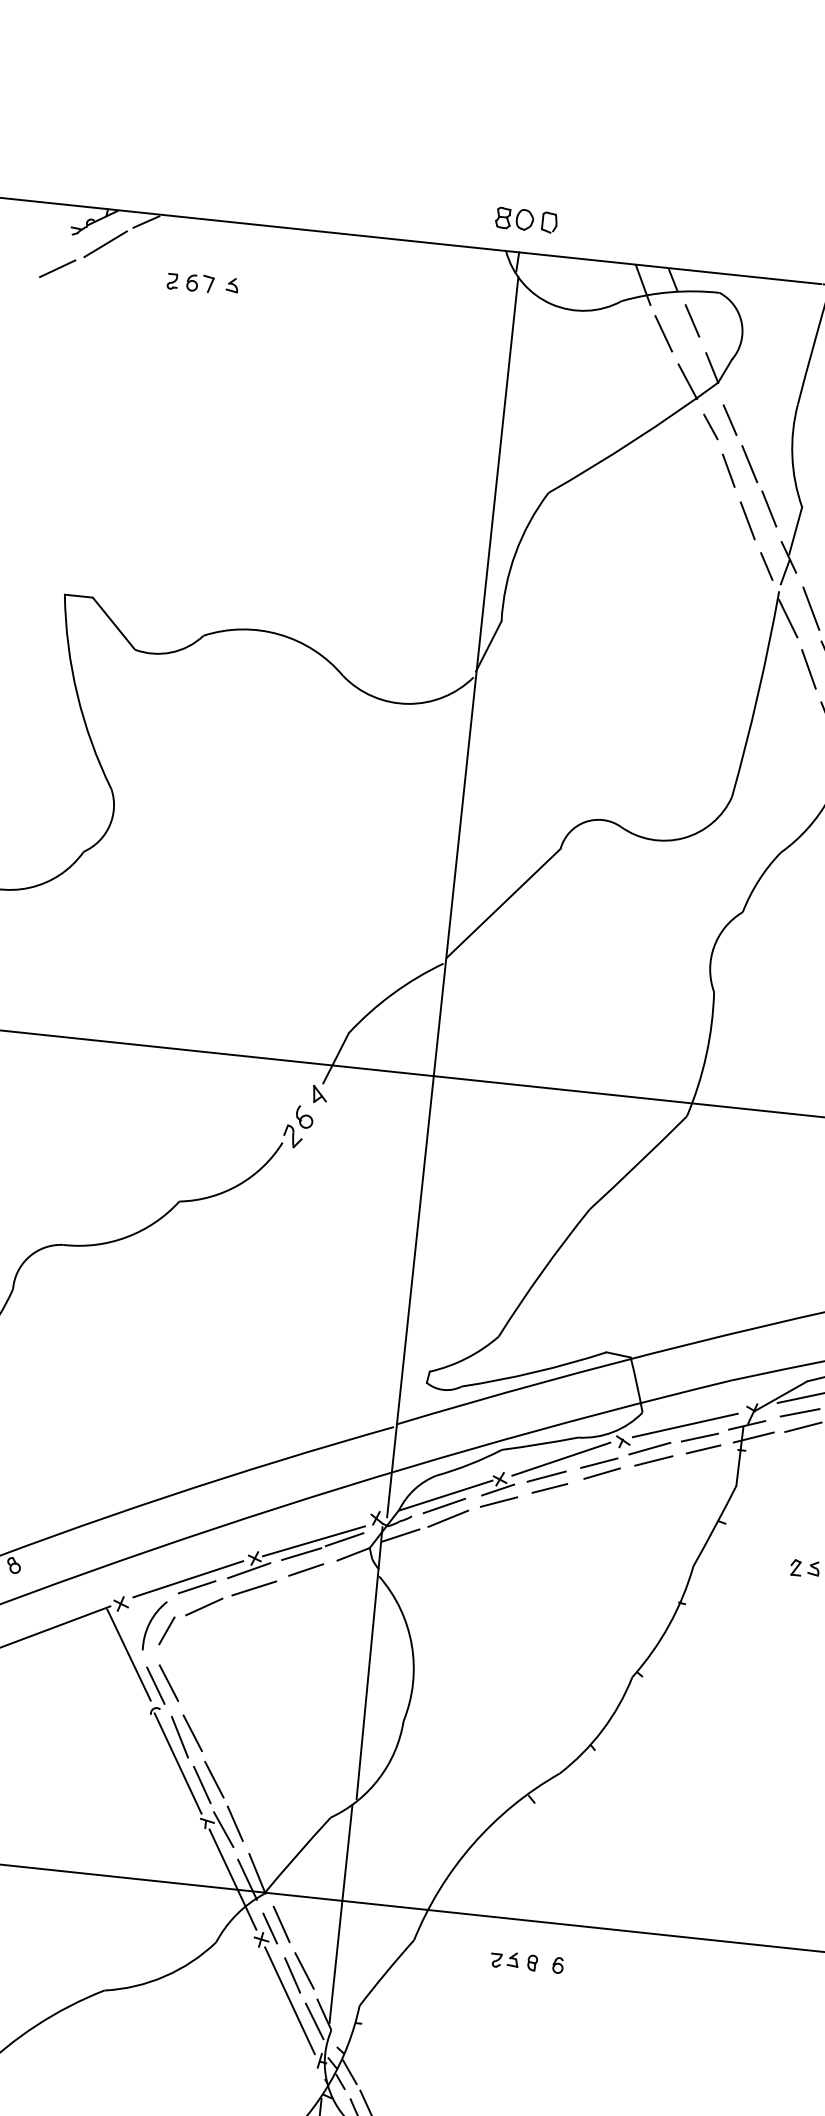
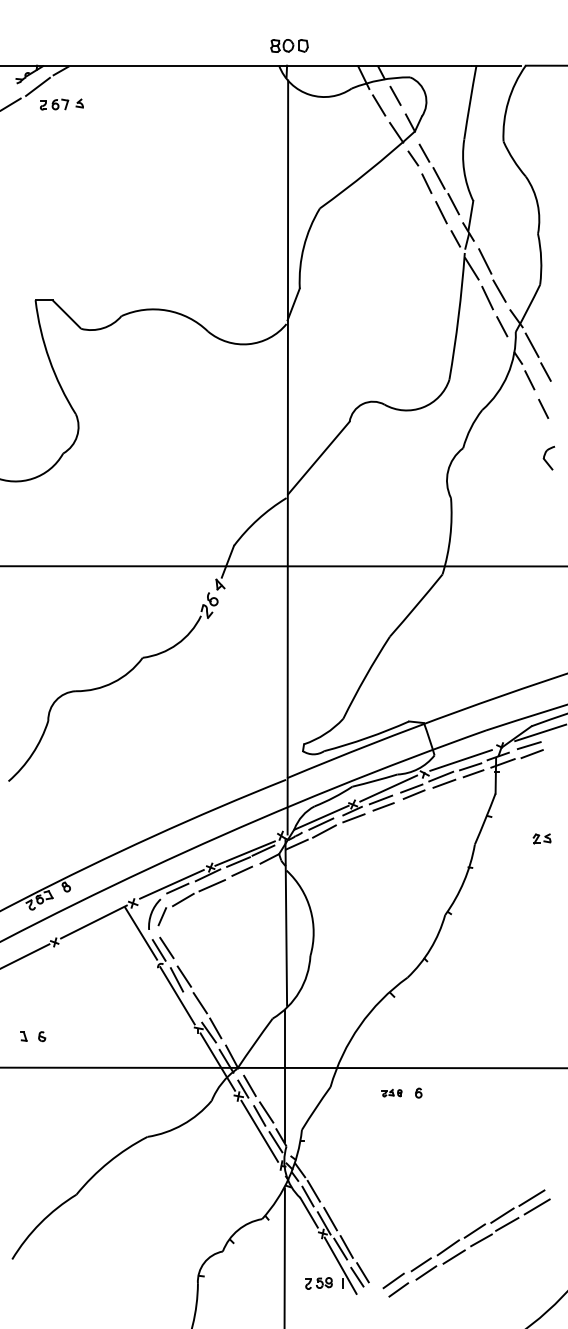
part: (202, 283) -> (61, 104), moved
line: (202, 1783) -> (193, 1006), removed
part: (513, 1959) -> (391, 1092), size x0.7

